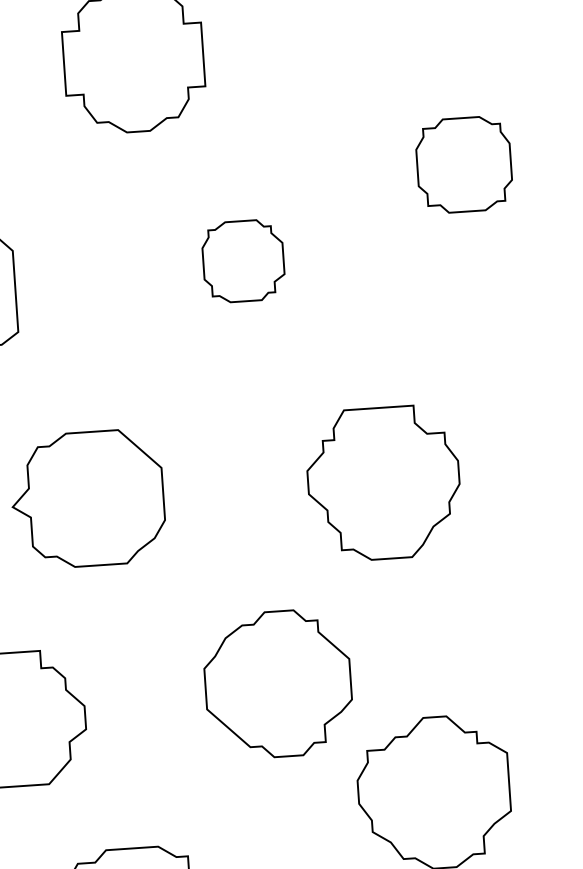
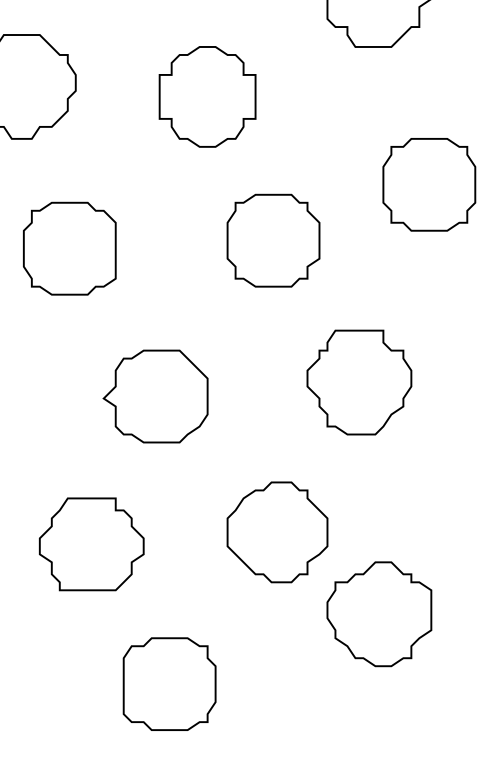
part: (464, 164) -> (429, 184), size x1.43
part: (243, 261) -> (273, 240), size x1.67
part: (384, 483) -> (359, 382), moved

